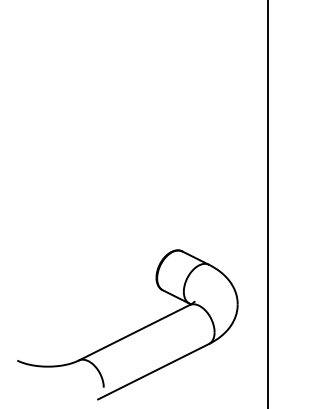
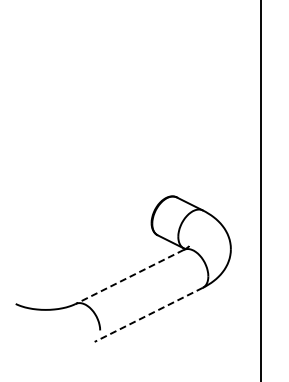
line: (134, 332) -> (130, 276), solid -> dashed
line: (153, 371) -> (148, 314), solid -> dashed

